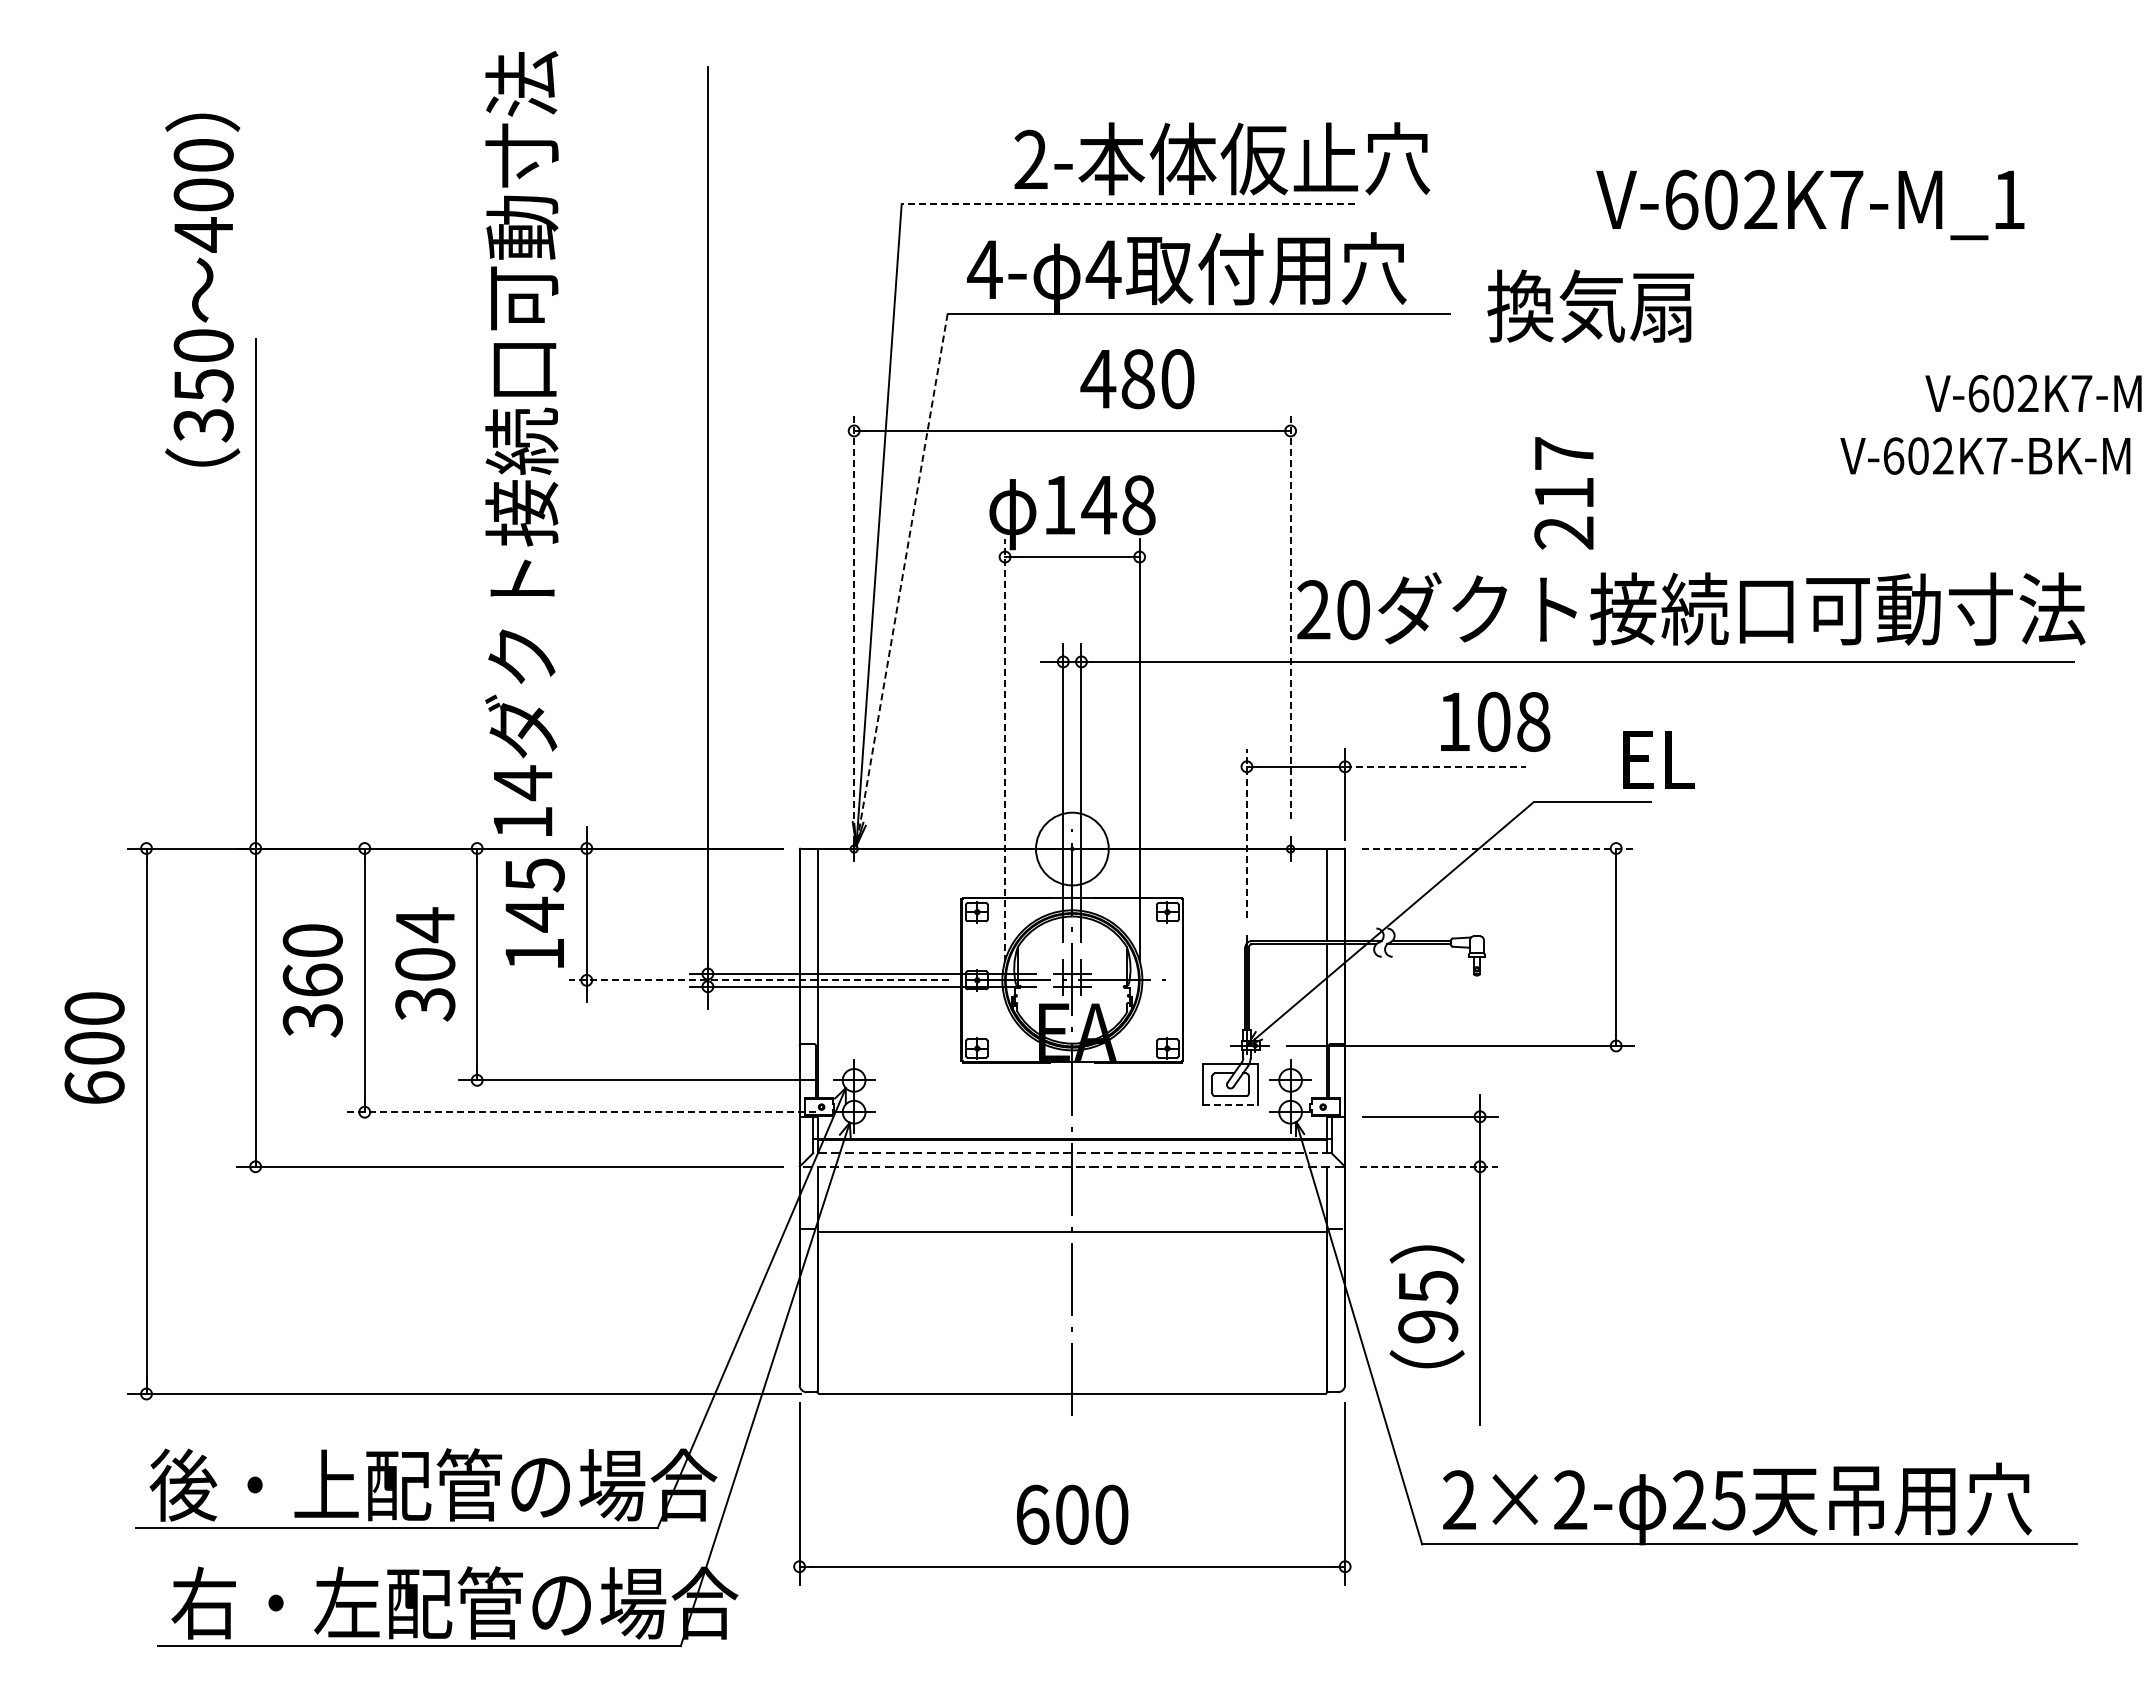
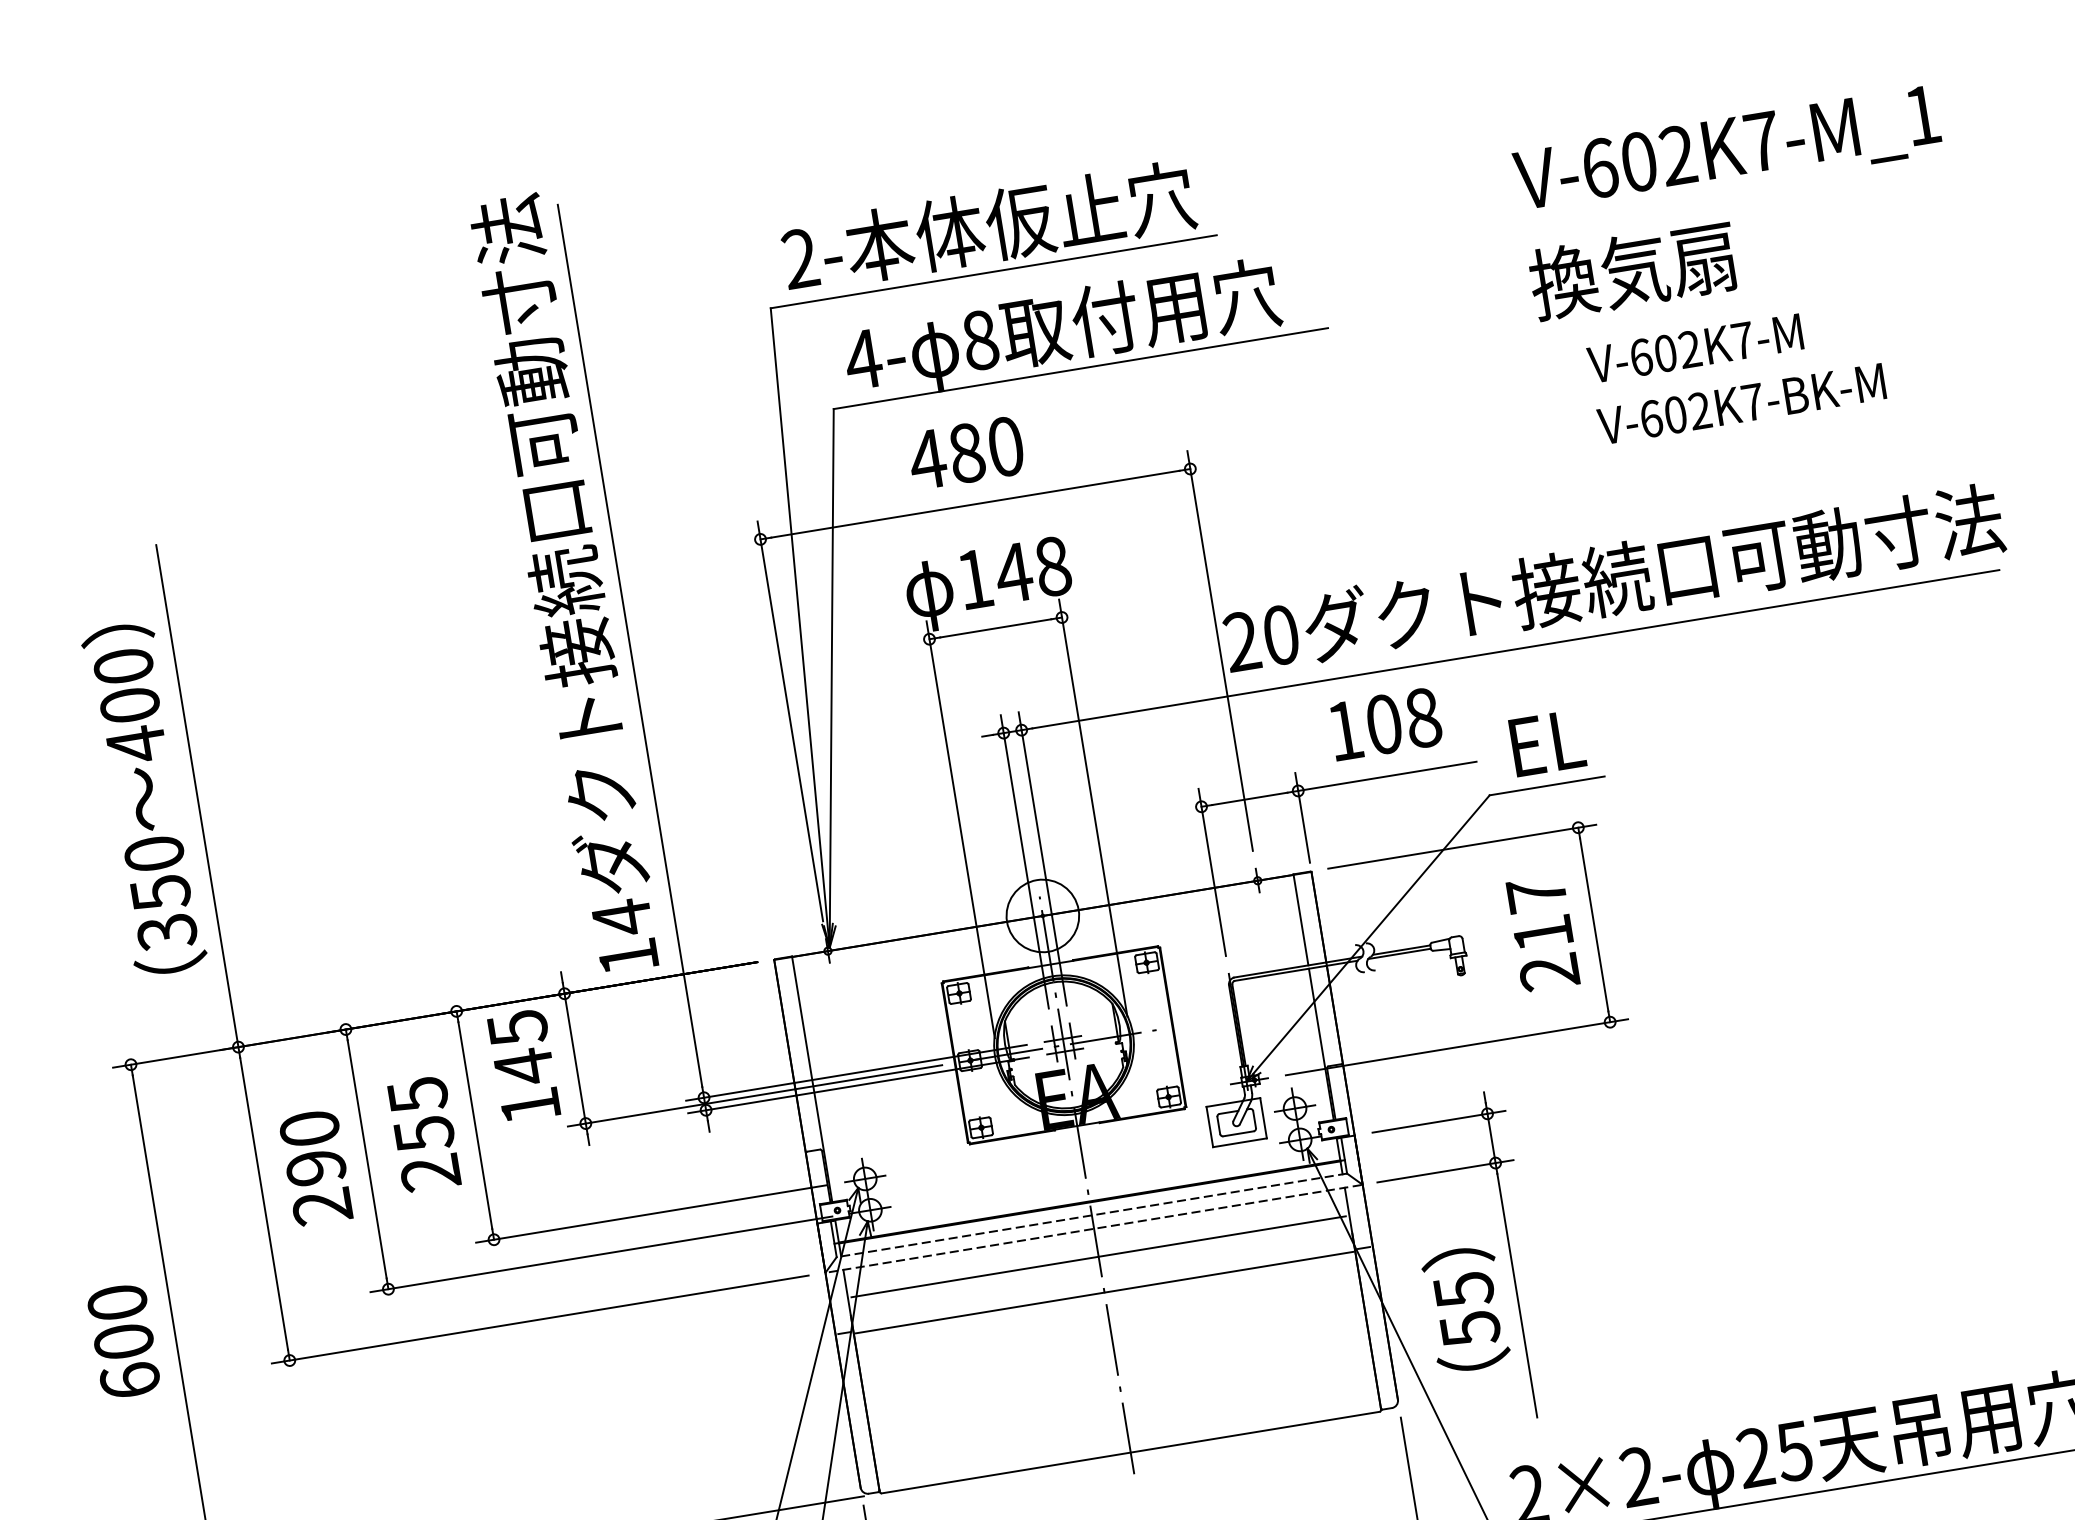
text: (1222, 158) -> (988, 226), moved
line: (1127, 204) -> (993, 272), dashed -> solid
text: (1810, 204) -> (1727, 152), moved
text: (1103, 269) -> (980, 340), 4 -> 8
text: (202, 289) -> (144, 798), moved
text: (1590, 305) -> (1632, 269), moved
text: (1137, 379) -> (966, 453), moved
text: (2033, 393) -> (1695, 348), moved
text: (521, 443) -> (565, 583), moved
text: (1985, 455) -> (1741, 403), moved
text: (1563, 493) -> (1542, 933), moved
line: (901, 580) -> (831, 679), dashed -> solid
line: (854, 615) -> (790, 721), dashed -> solid
line: (1290, 615) -> (1220, 650), dashed -> solid
text: (1495, 721) -> (1385, 723), moved
line: (1005, 750) -> (961, 829), dashed -> solid
text: (1658, 759) -> (1547, 742), moved
line: (1435, 766) -> (1387, 776), dashed -> solid
line: (1246, 833) -> (1211, 872), dashed -> solid
line: (1498, 848) -> (1462, 846), dashed -> solid
text: (425, 964) -> (424, 1133), 304 -> 255
line: (758, 980) -> (754, 1096), dashed -> solid
text: (312, 1000) -> (318, 1187), 360 -> 290
text: (94, 1047) -> (123, 1340), moved
line: (1231, 1105) -> (1240, 1142), dashed -> solid
line: (580, 1112) -> (600, 1254), dashed -> solid
line: (1429, 1166) -> (1445, 1170), dashed -> solid
line: (1072, 1195) -> (1098, 1257), added
text: (1428, 1327) -> (1470, 1329), 95 -> 55

